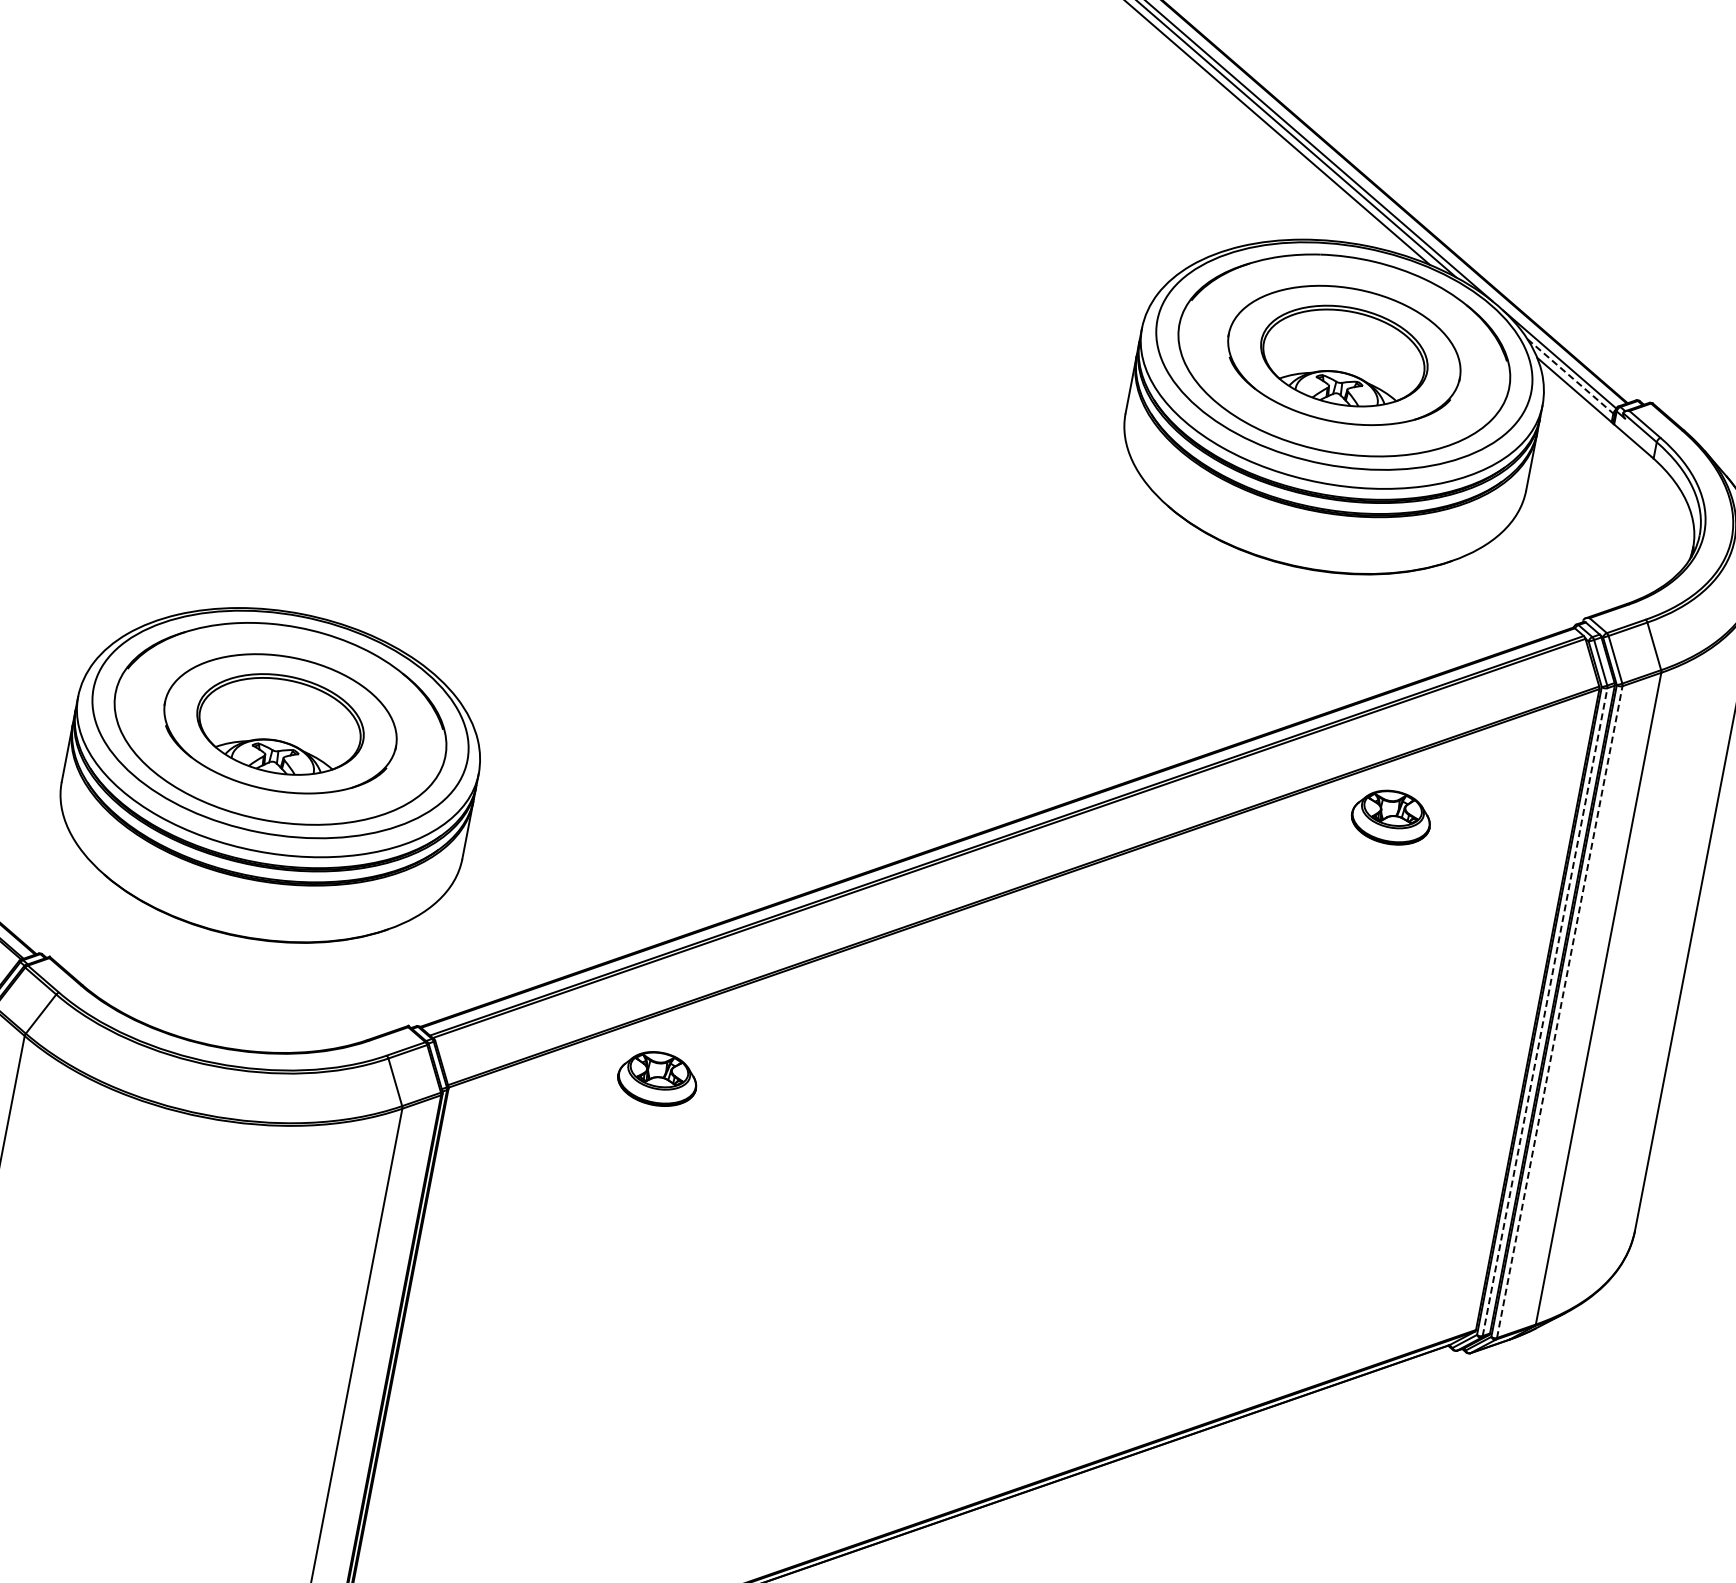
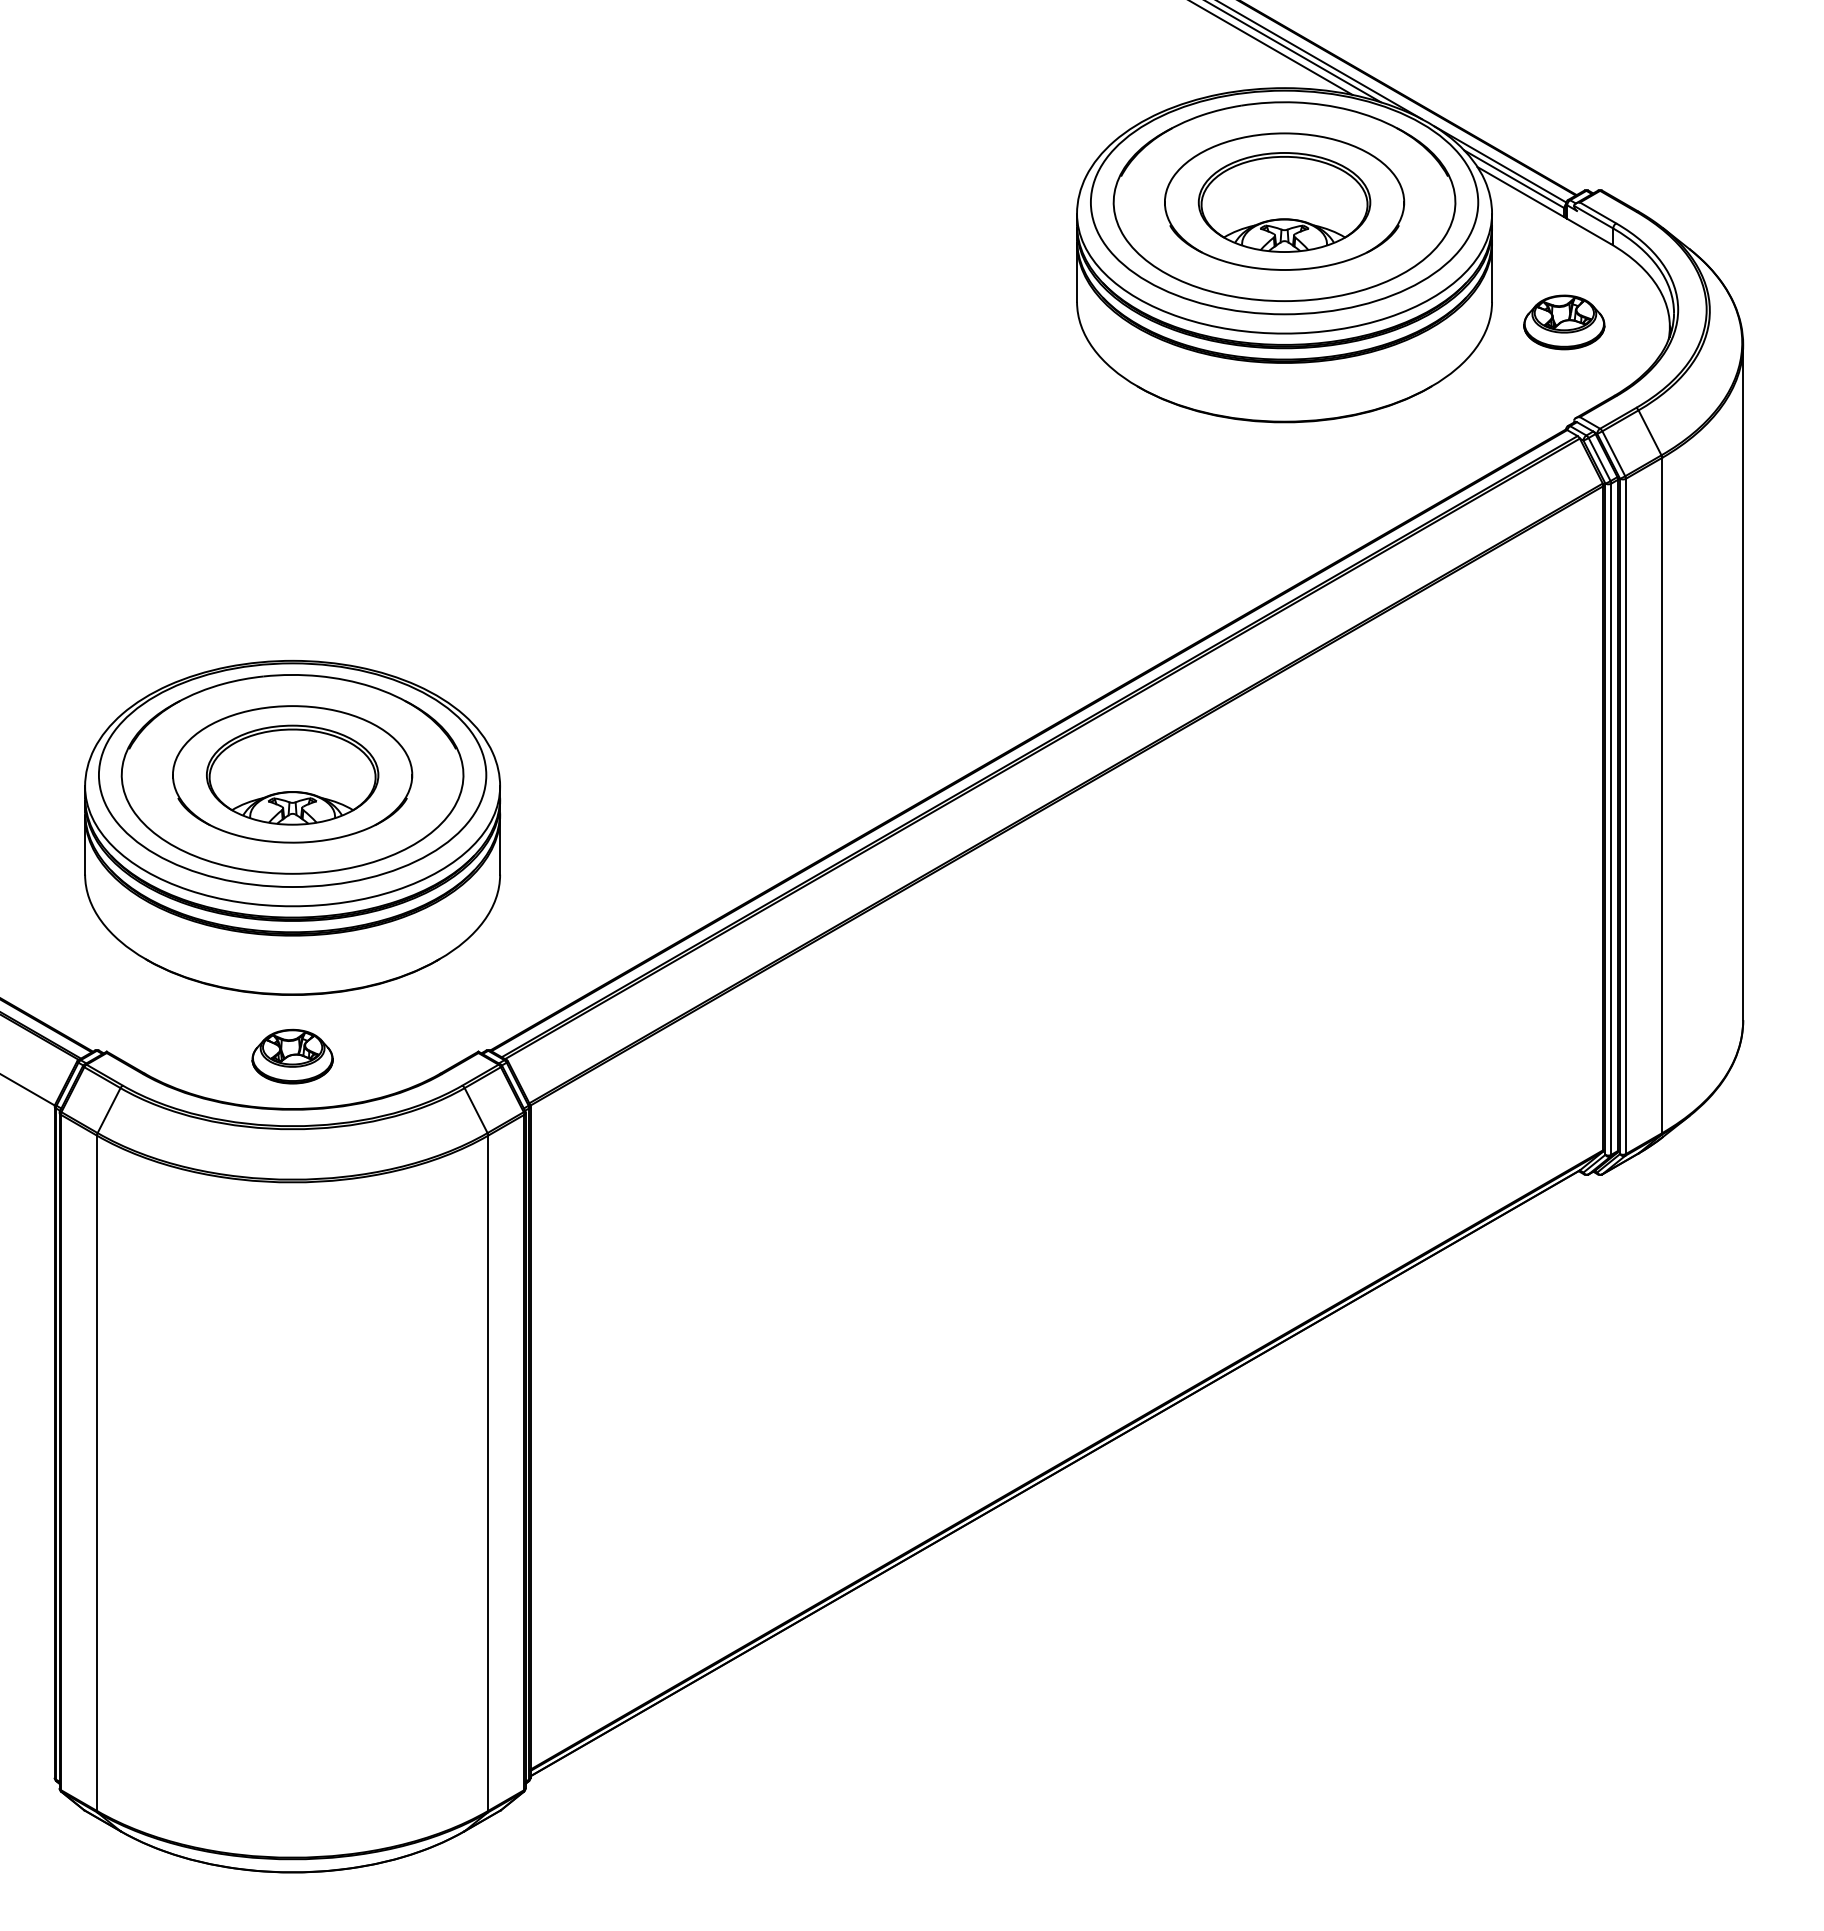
line: (1570, 376) -> (1514, 179), dashed -> solid
part: (1391, 817) -> (1564, 322), moved
line: (1545, 1012) -> (1611, 819), dashed -> solid
line: (1559, 1012) -> (1625, 816), dashed -> solid
part: (657, 1078) -> (292, 1056), moved

